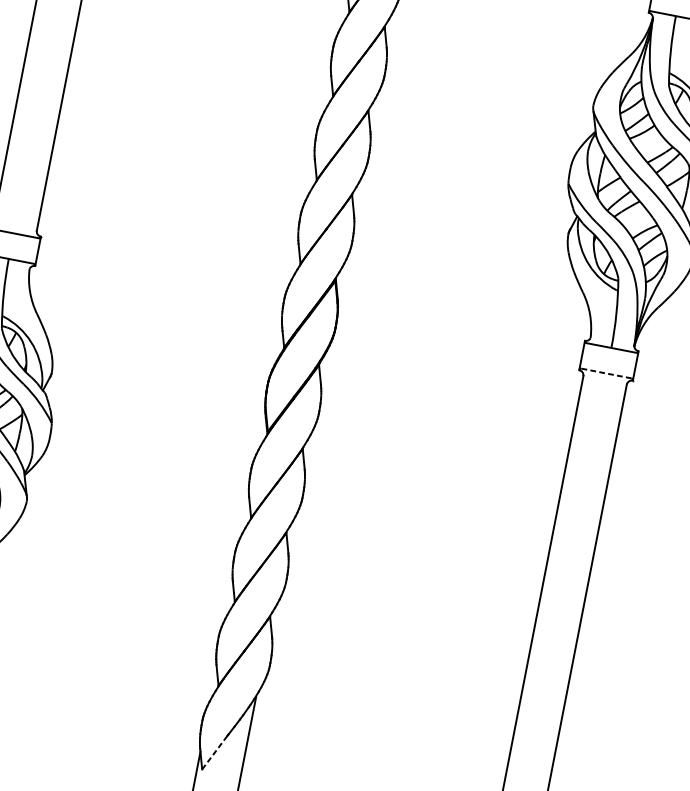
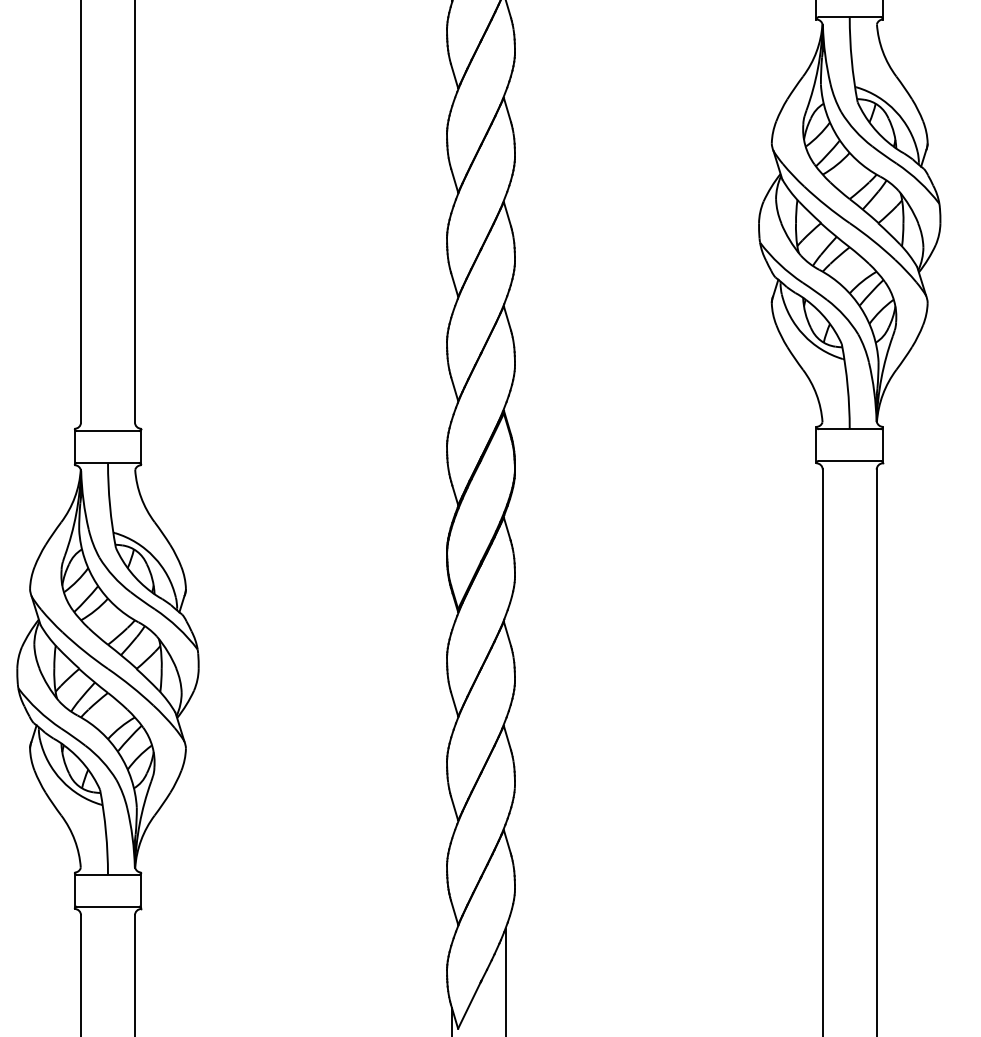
line: (606, 373) -> (849, 460), dashed -> solid
line: (215, 751) -> (469, 1004), dashed -> solid

